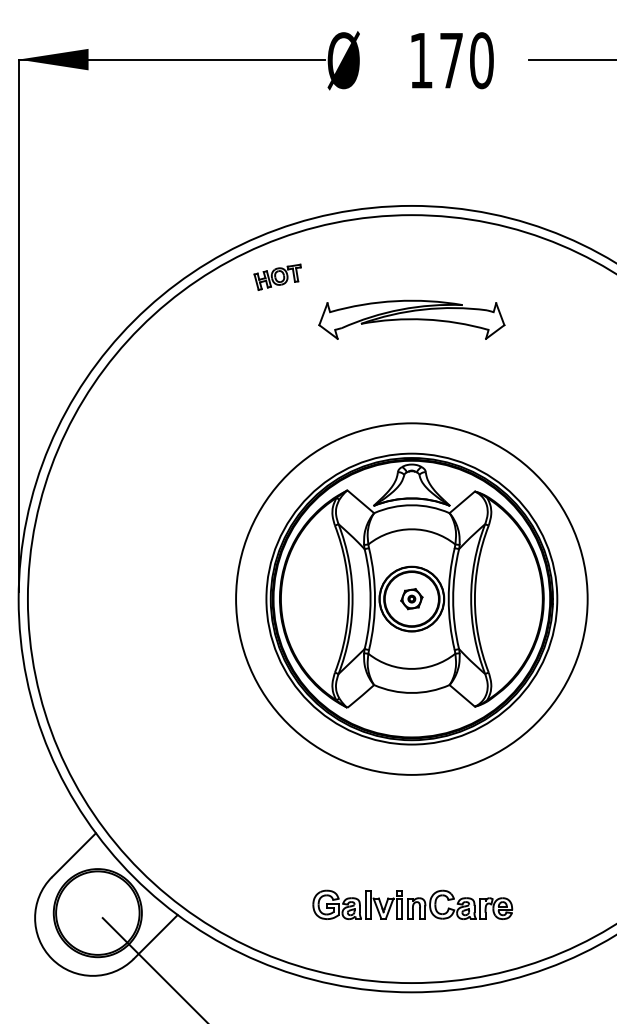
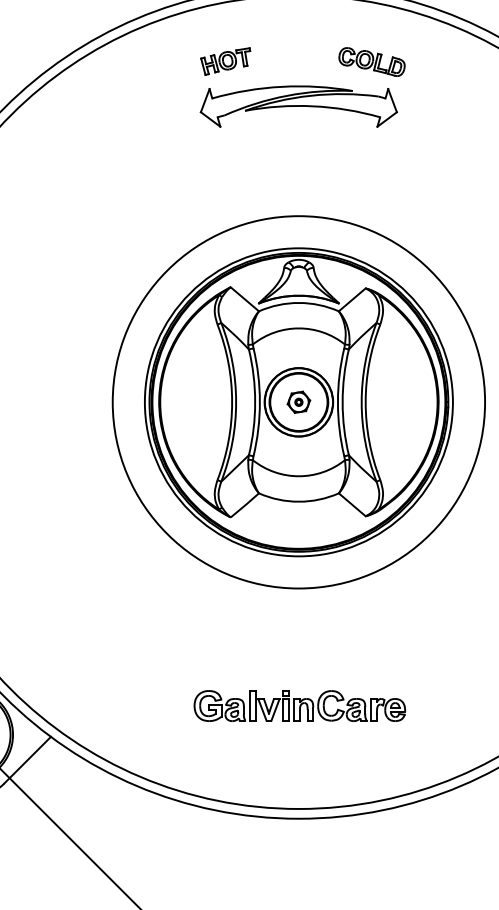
part: (277, 276) -> (225, 60), moved
part: (480, 277) -> (371, 61), added
part: (412, 904) -> (299, 705), moved

